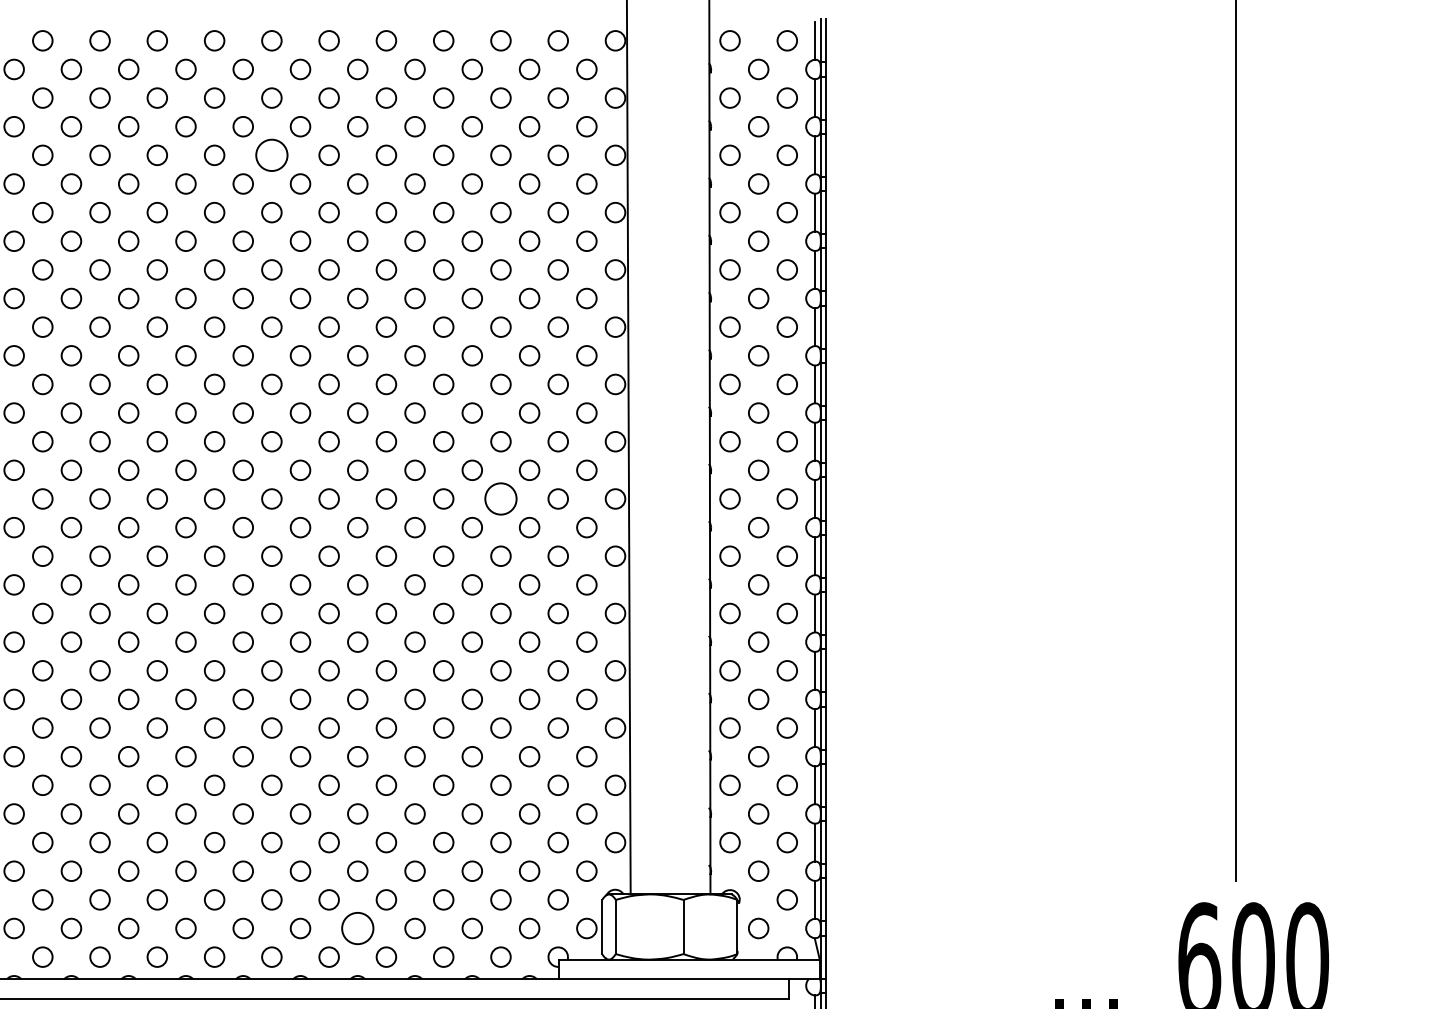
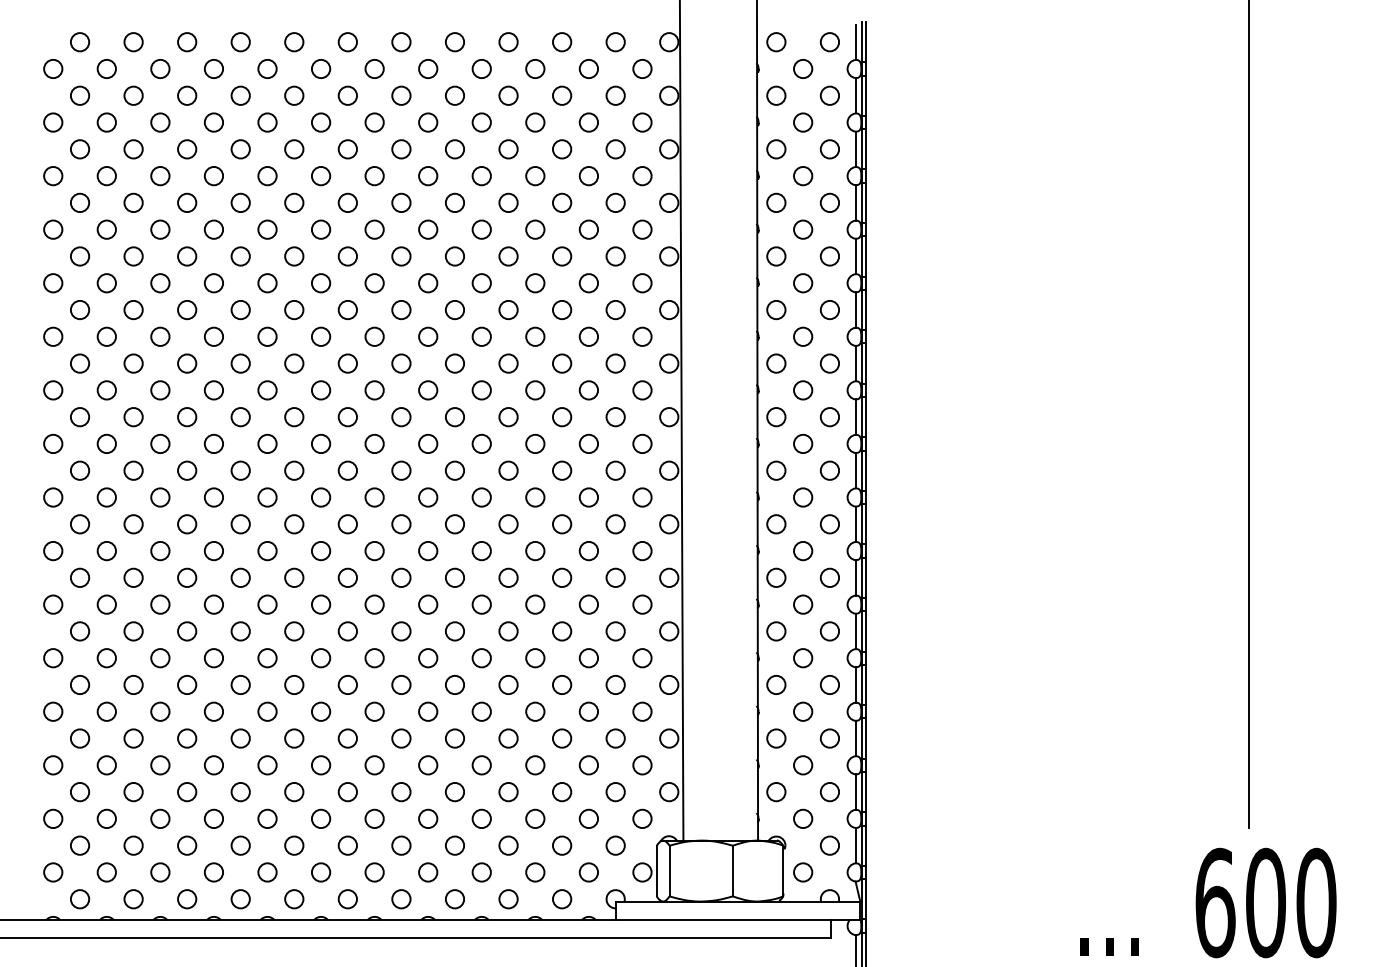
circle: (271, 155) -> (347, 149), size x0.62
circle: (500, 498) -> (561, 470), size x0.62
circle: (358, 928) -> (428, 872), size x0.62

